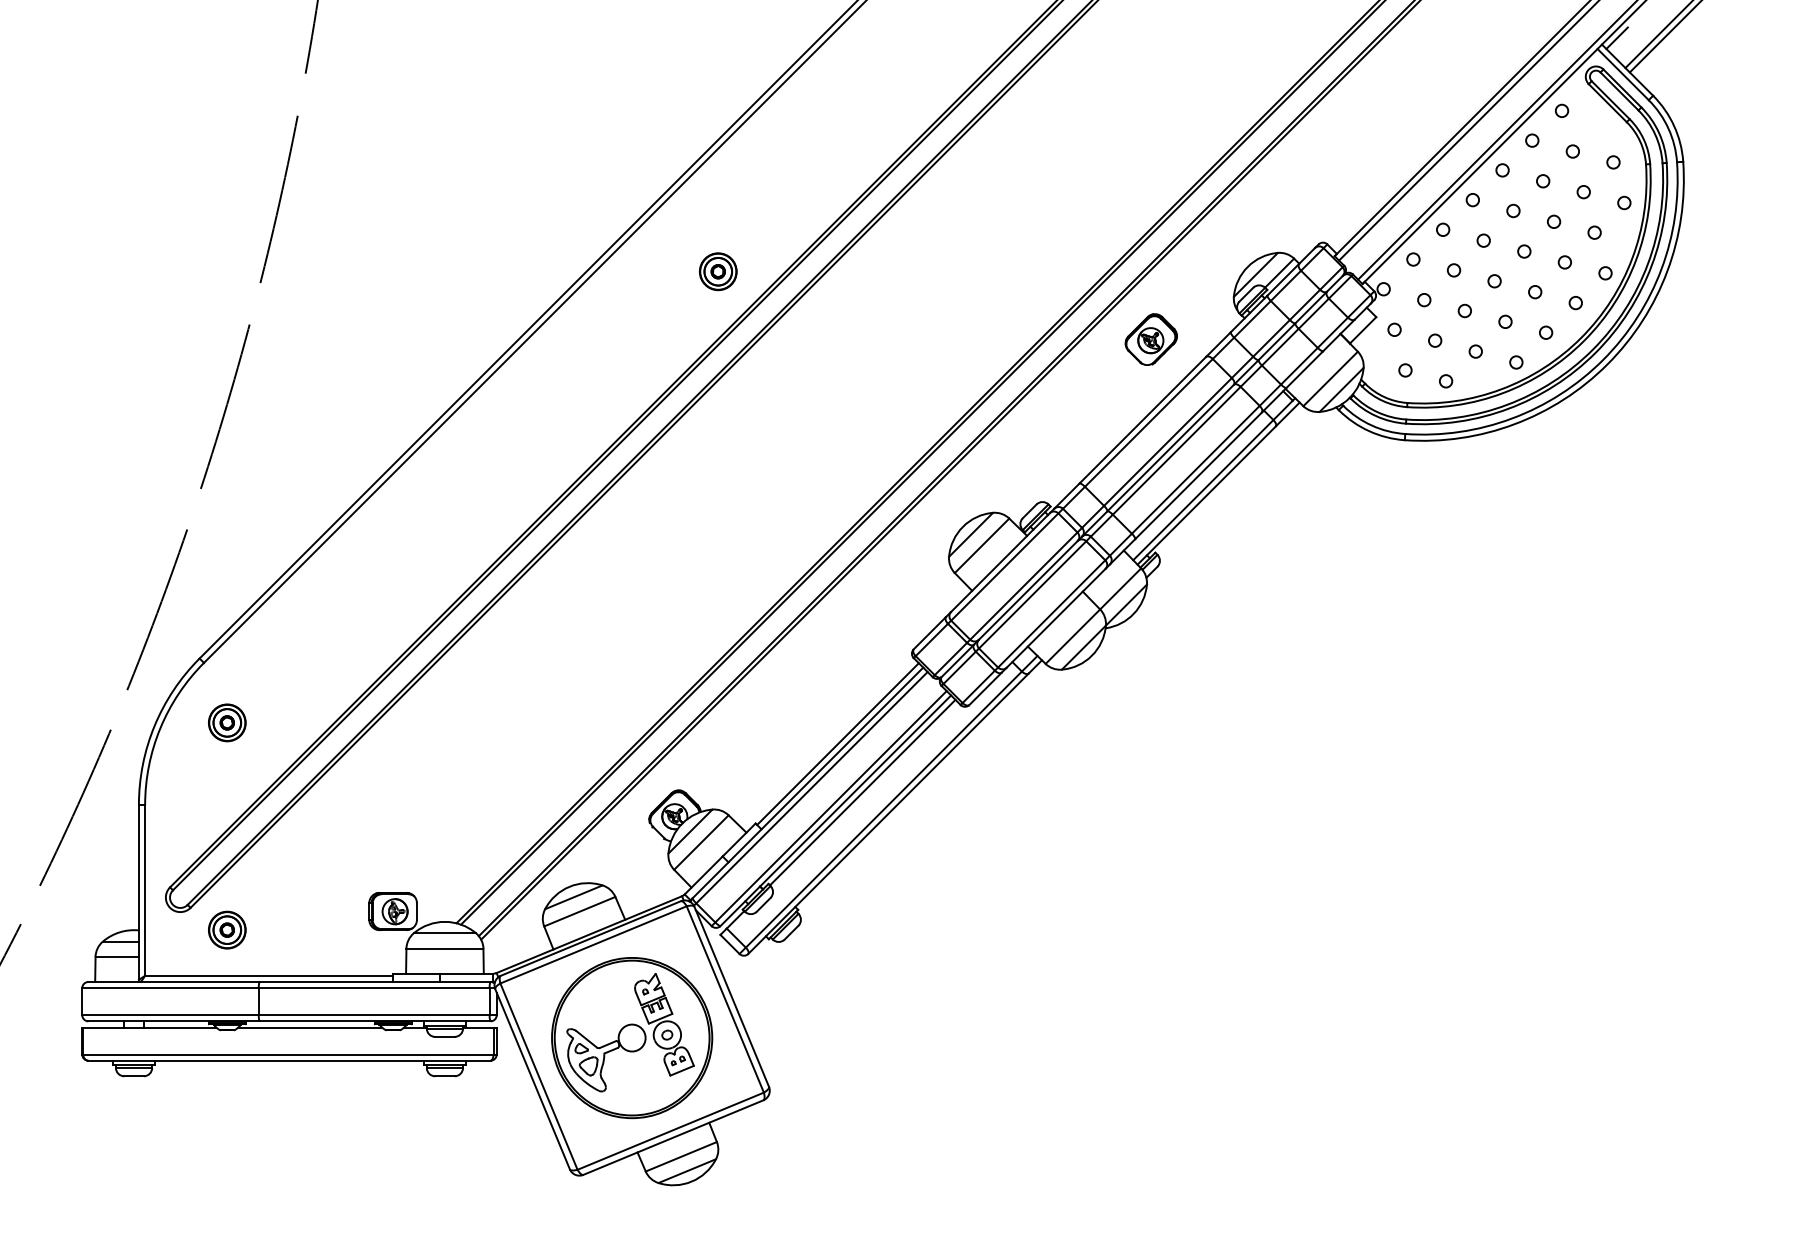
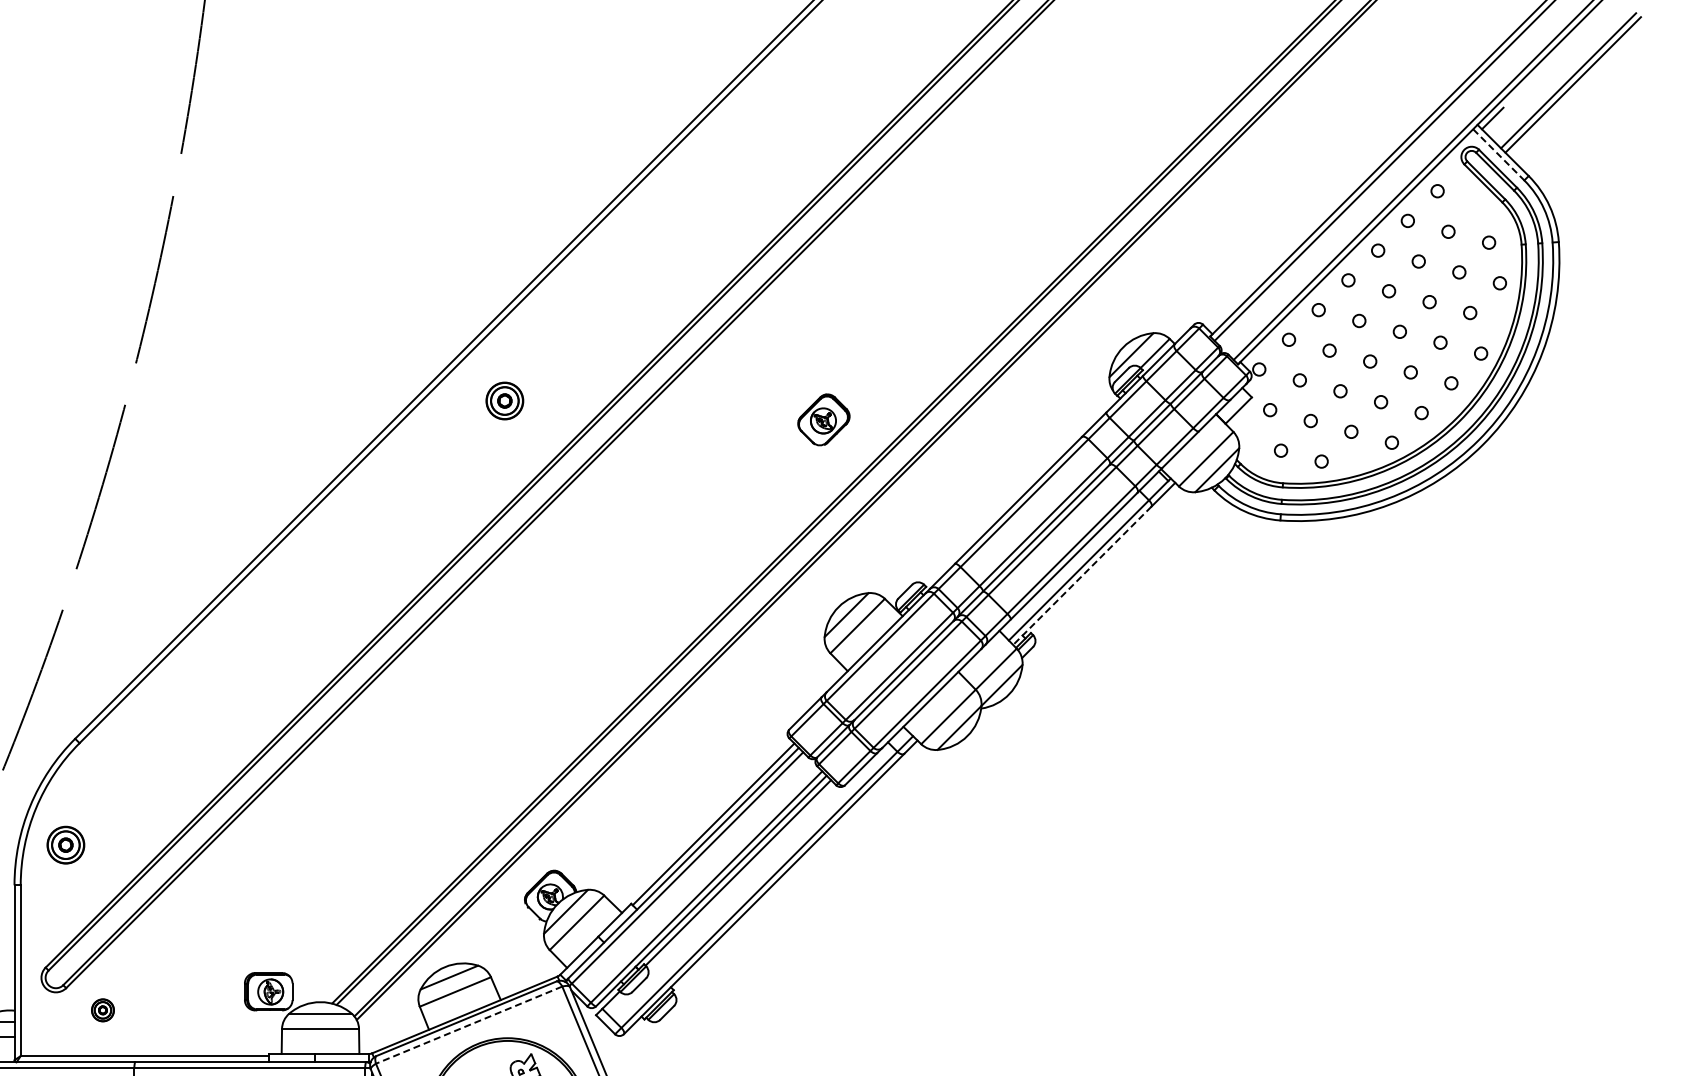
line: (1623, 74) -> (1499, 154), solid -> dashed
part: (718, 271) -> (505, 400), moved
part: (1150, 339) -> (823, 419), moved
line: (1206, 495) -> (1082, 575), solid -> dashed
part: (227, 722) -> (66, 844), moved
part: (227, 929) -> (103, 1009), size x0.6
line: (593, 944) -> (469, 1024), solid -> dashed

